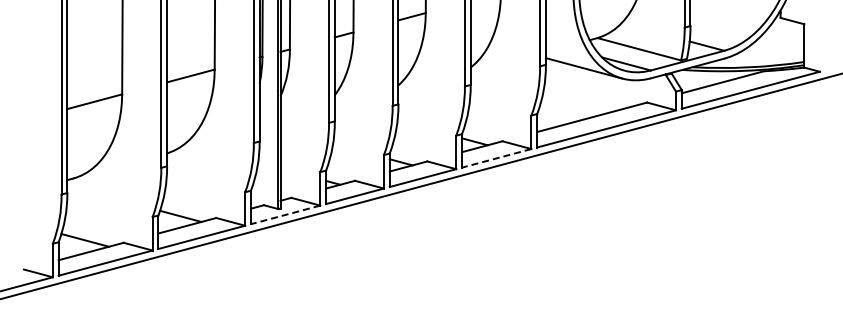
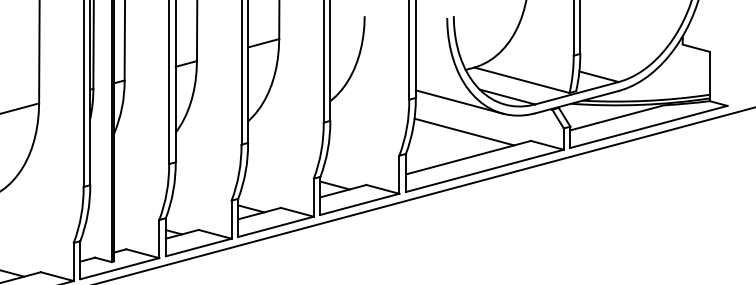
line: (588, 94) -> (464, 131), added
line: (496, 158) -> (359, 204), dashed -> solid
line: (285, 214) -> (119, 268), dashed -> solid

